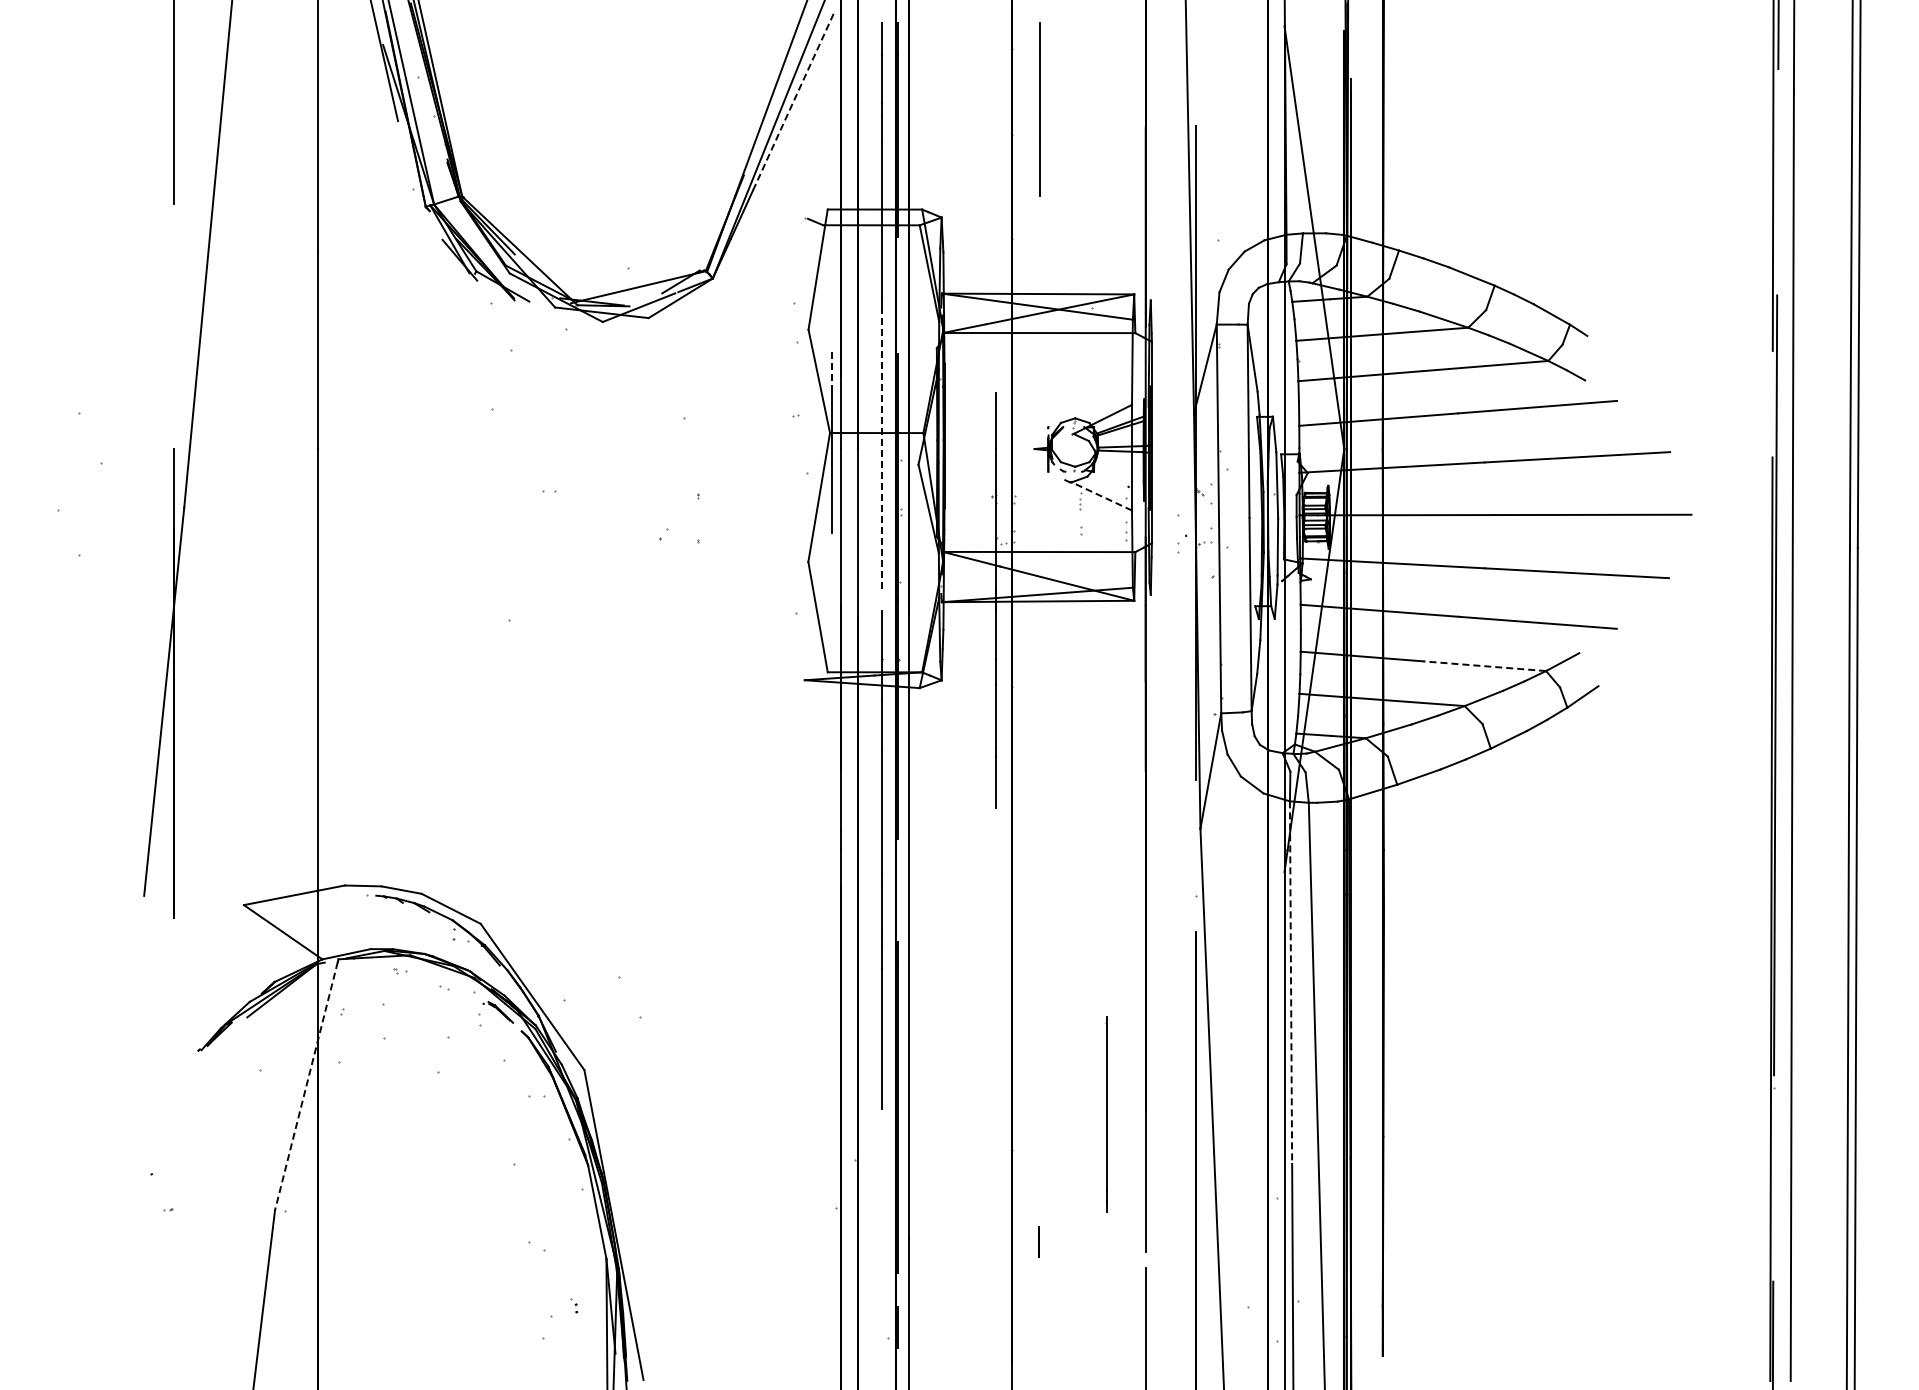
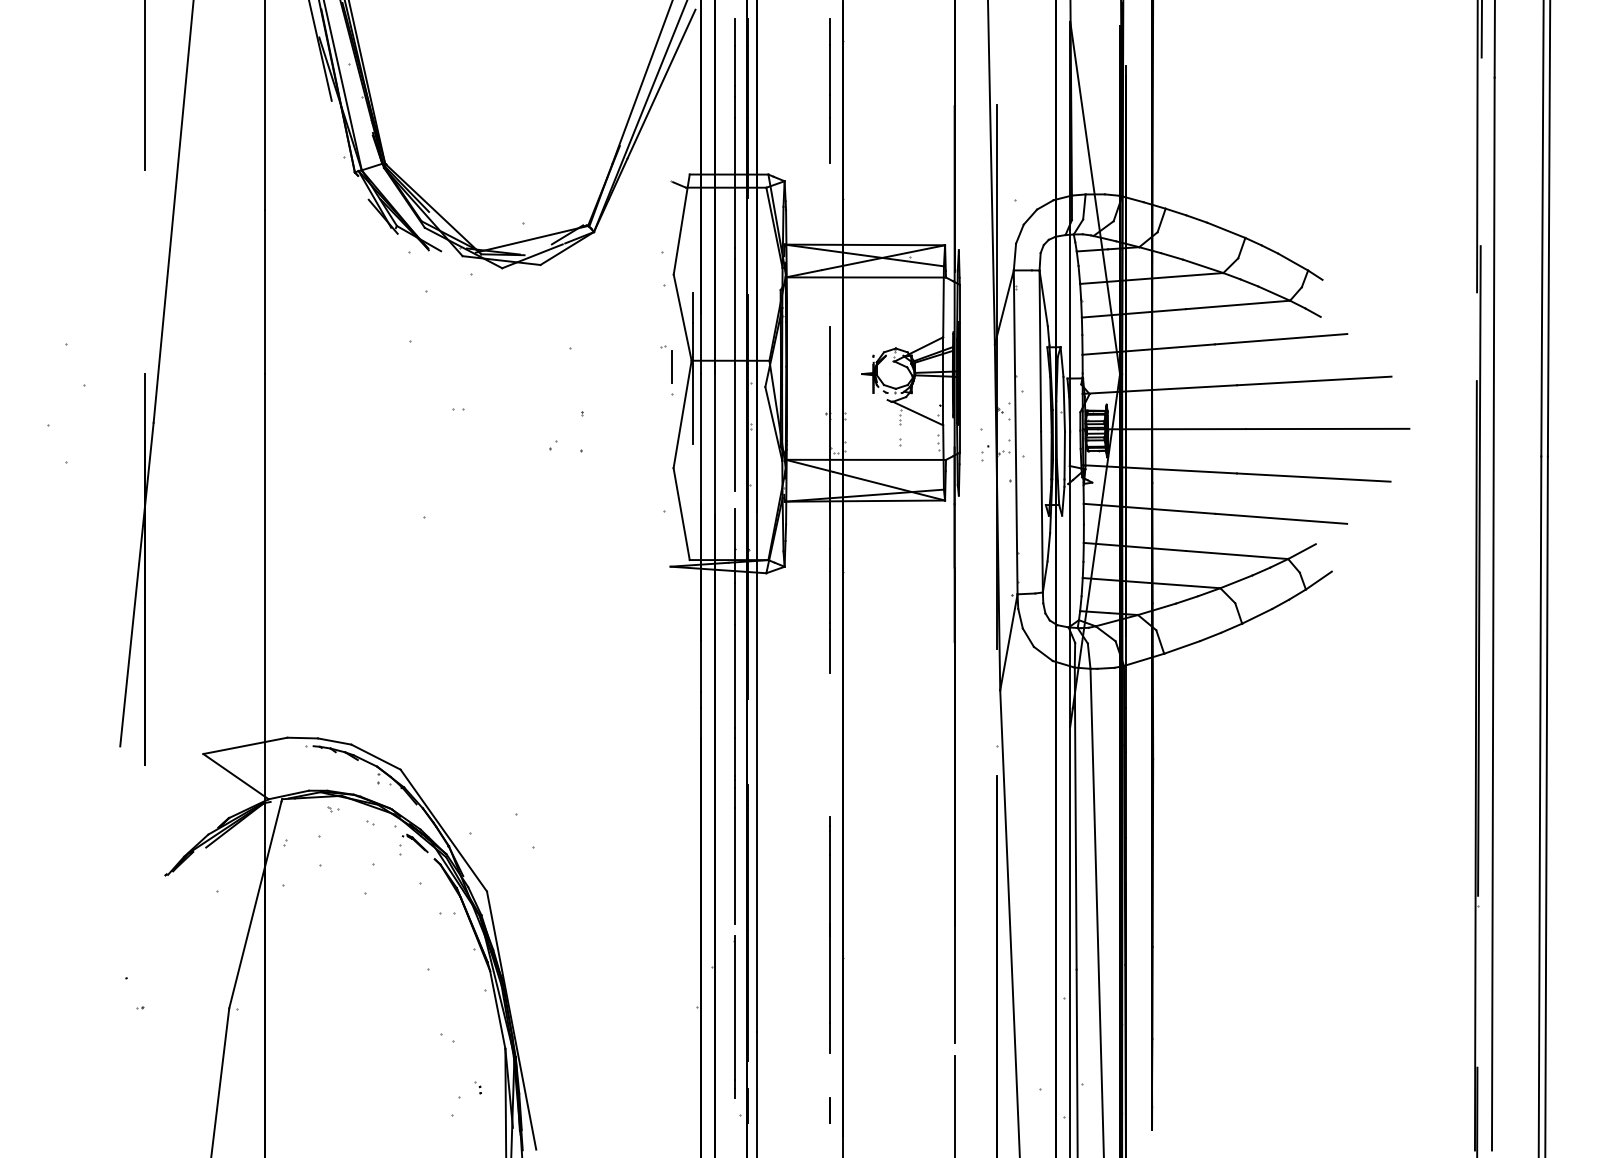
line: (794, 100) -> (662, 83), dashed -> solid
line: (1039, 109) -> (829, 91), moved
line: (832, 369) -> (693, 307), dashed -> solid
line: (806, 440) -> (672, 366), added
line: (882, 449) -> (735, 374), dashed -> solid
line: (1101, 496) -> (917, 413), dashed -> solid
line: (1484, 666) -> (1236, 555), dashed -> solid
line: (1291, 983) -> (1076, 819), dashed -> solid
line: (306, 1086) -> (255, 905), dashed -> solid
line: (1106, 1114) -> (734, 1016), moved
line: (995, 1122) -> (829, 935), added
line: (1038, 1241) -> (829, 1110), moved

